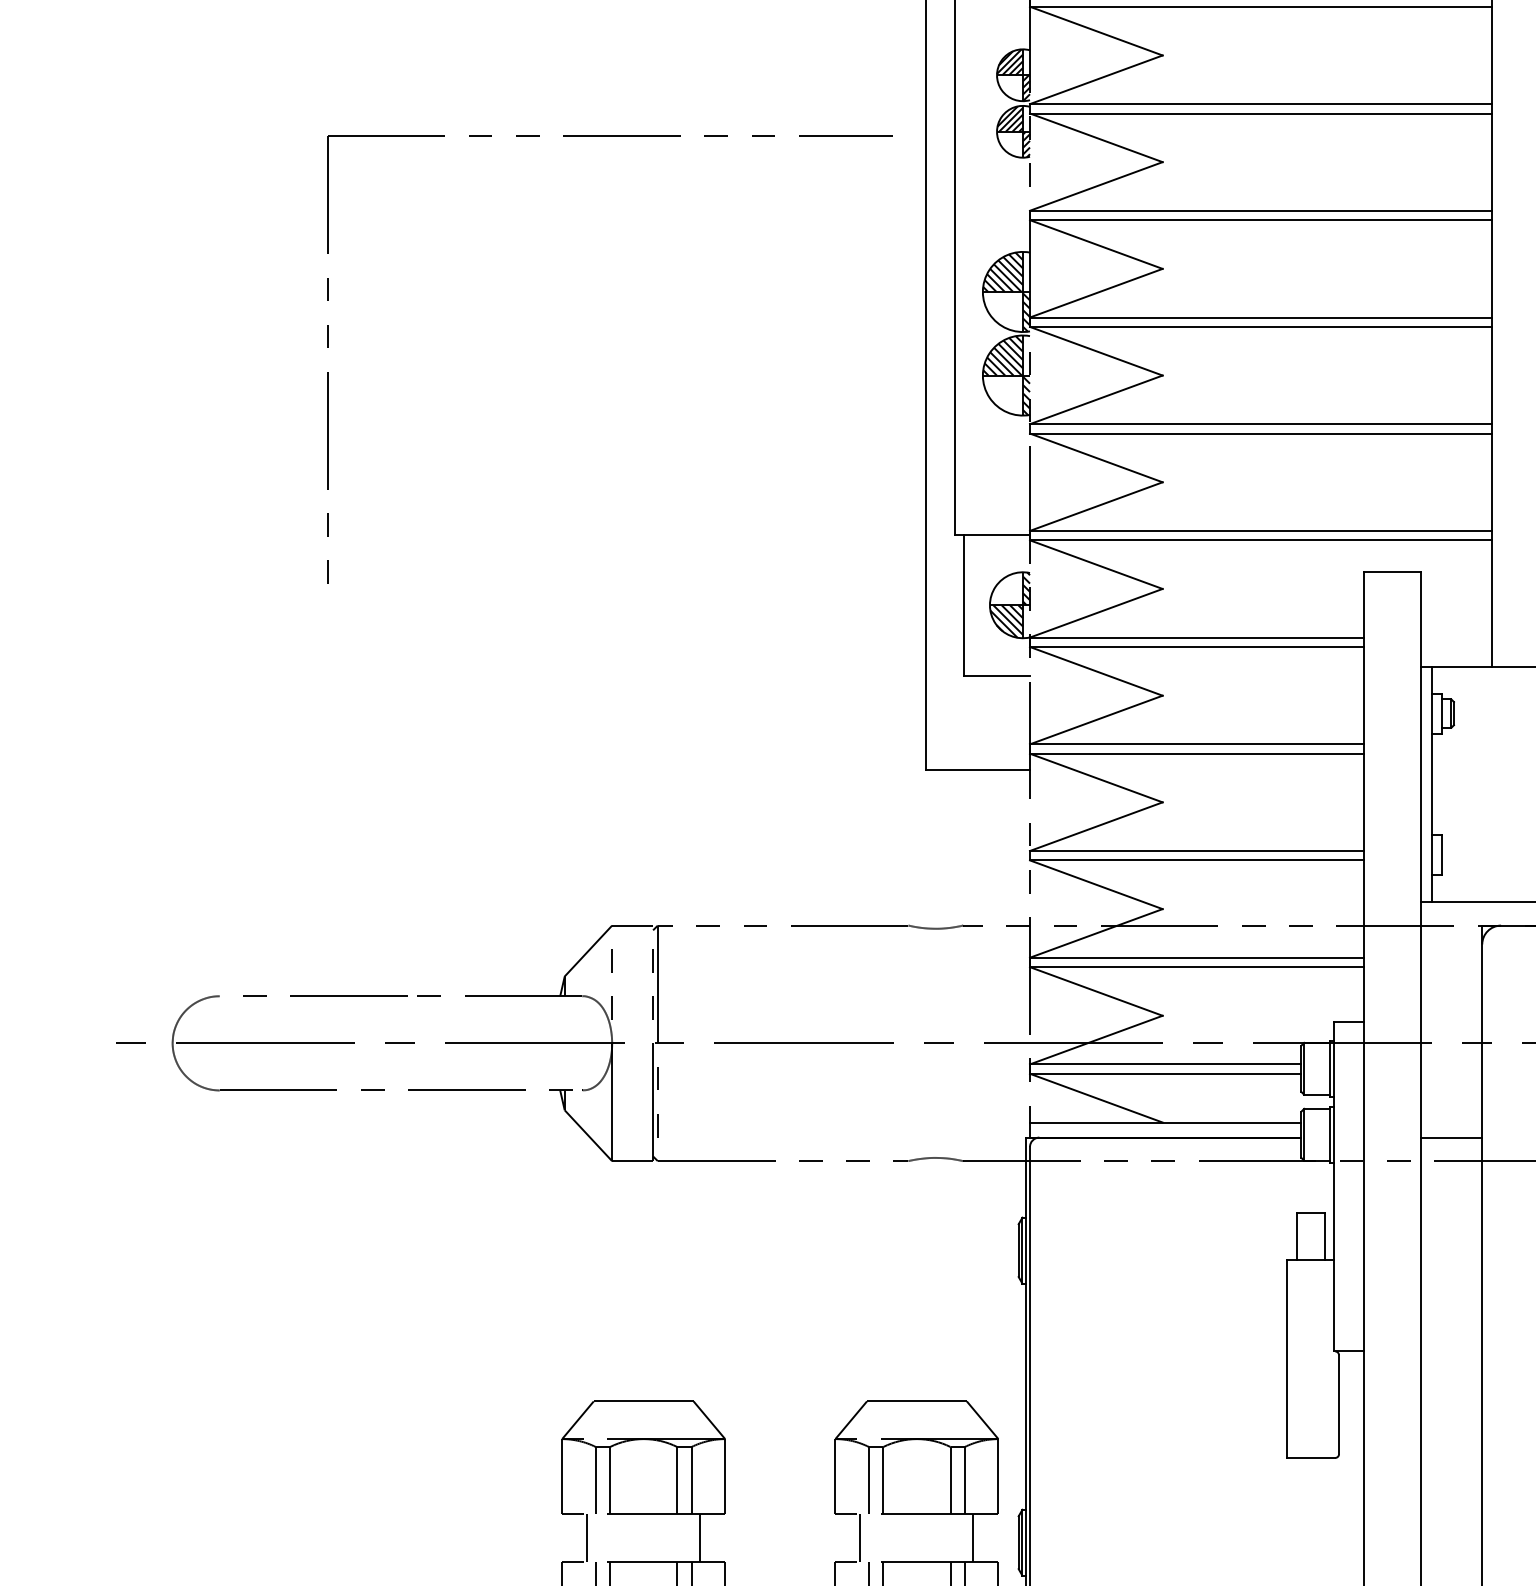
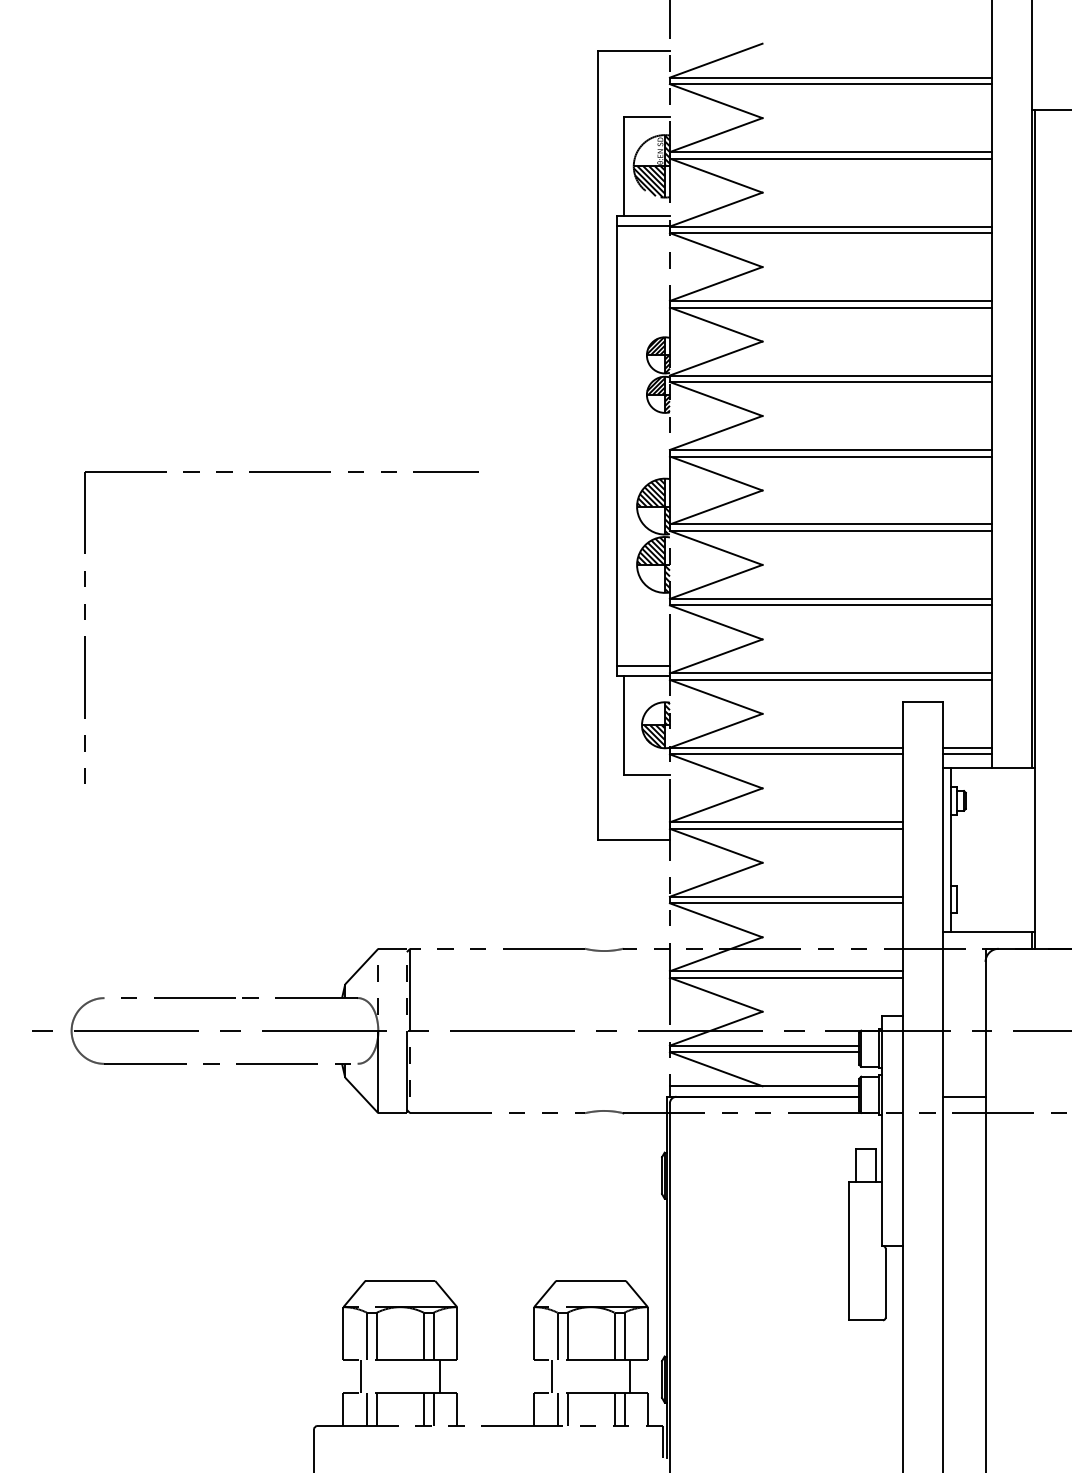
part: (609, 137) -> (281, 472), moved
line: (992, 521) -> (643, 666), added
line: (1456, 637) -> (967, 747), added
line: (1456, 647) -> (967, 754), added

